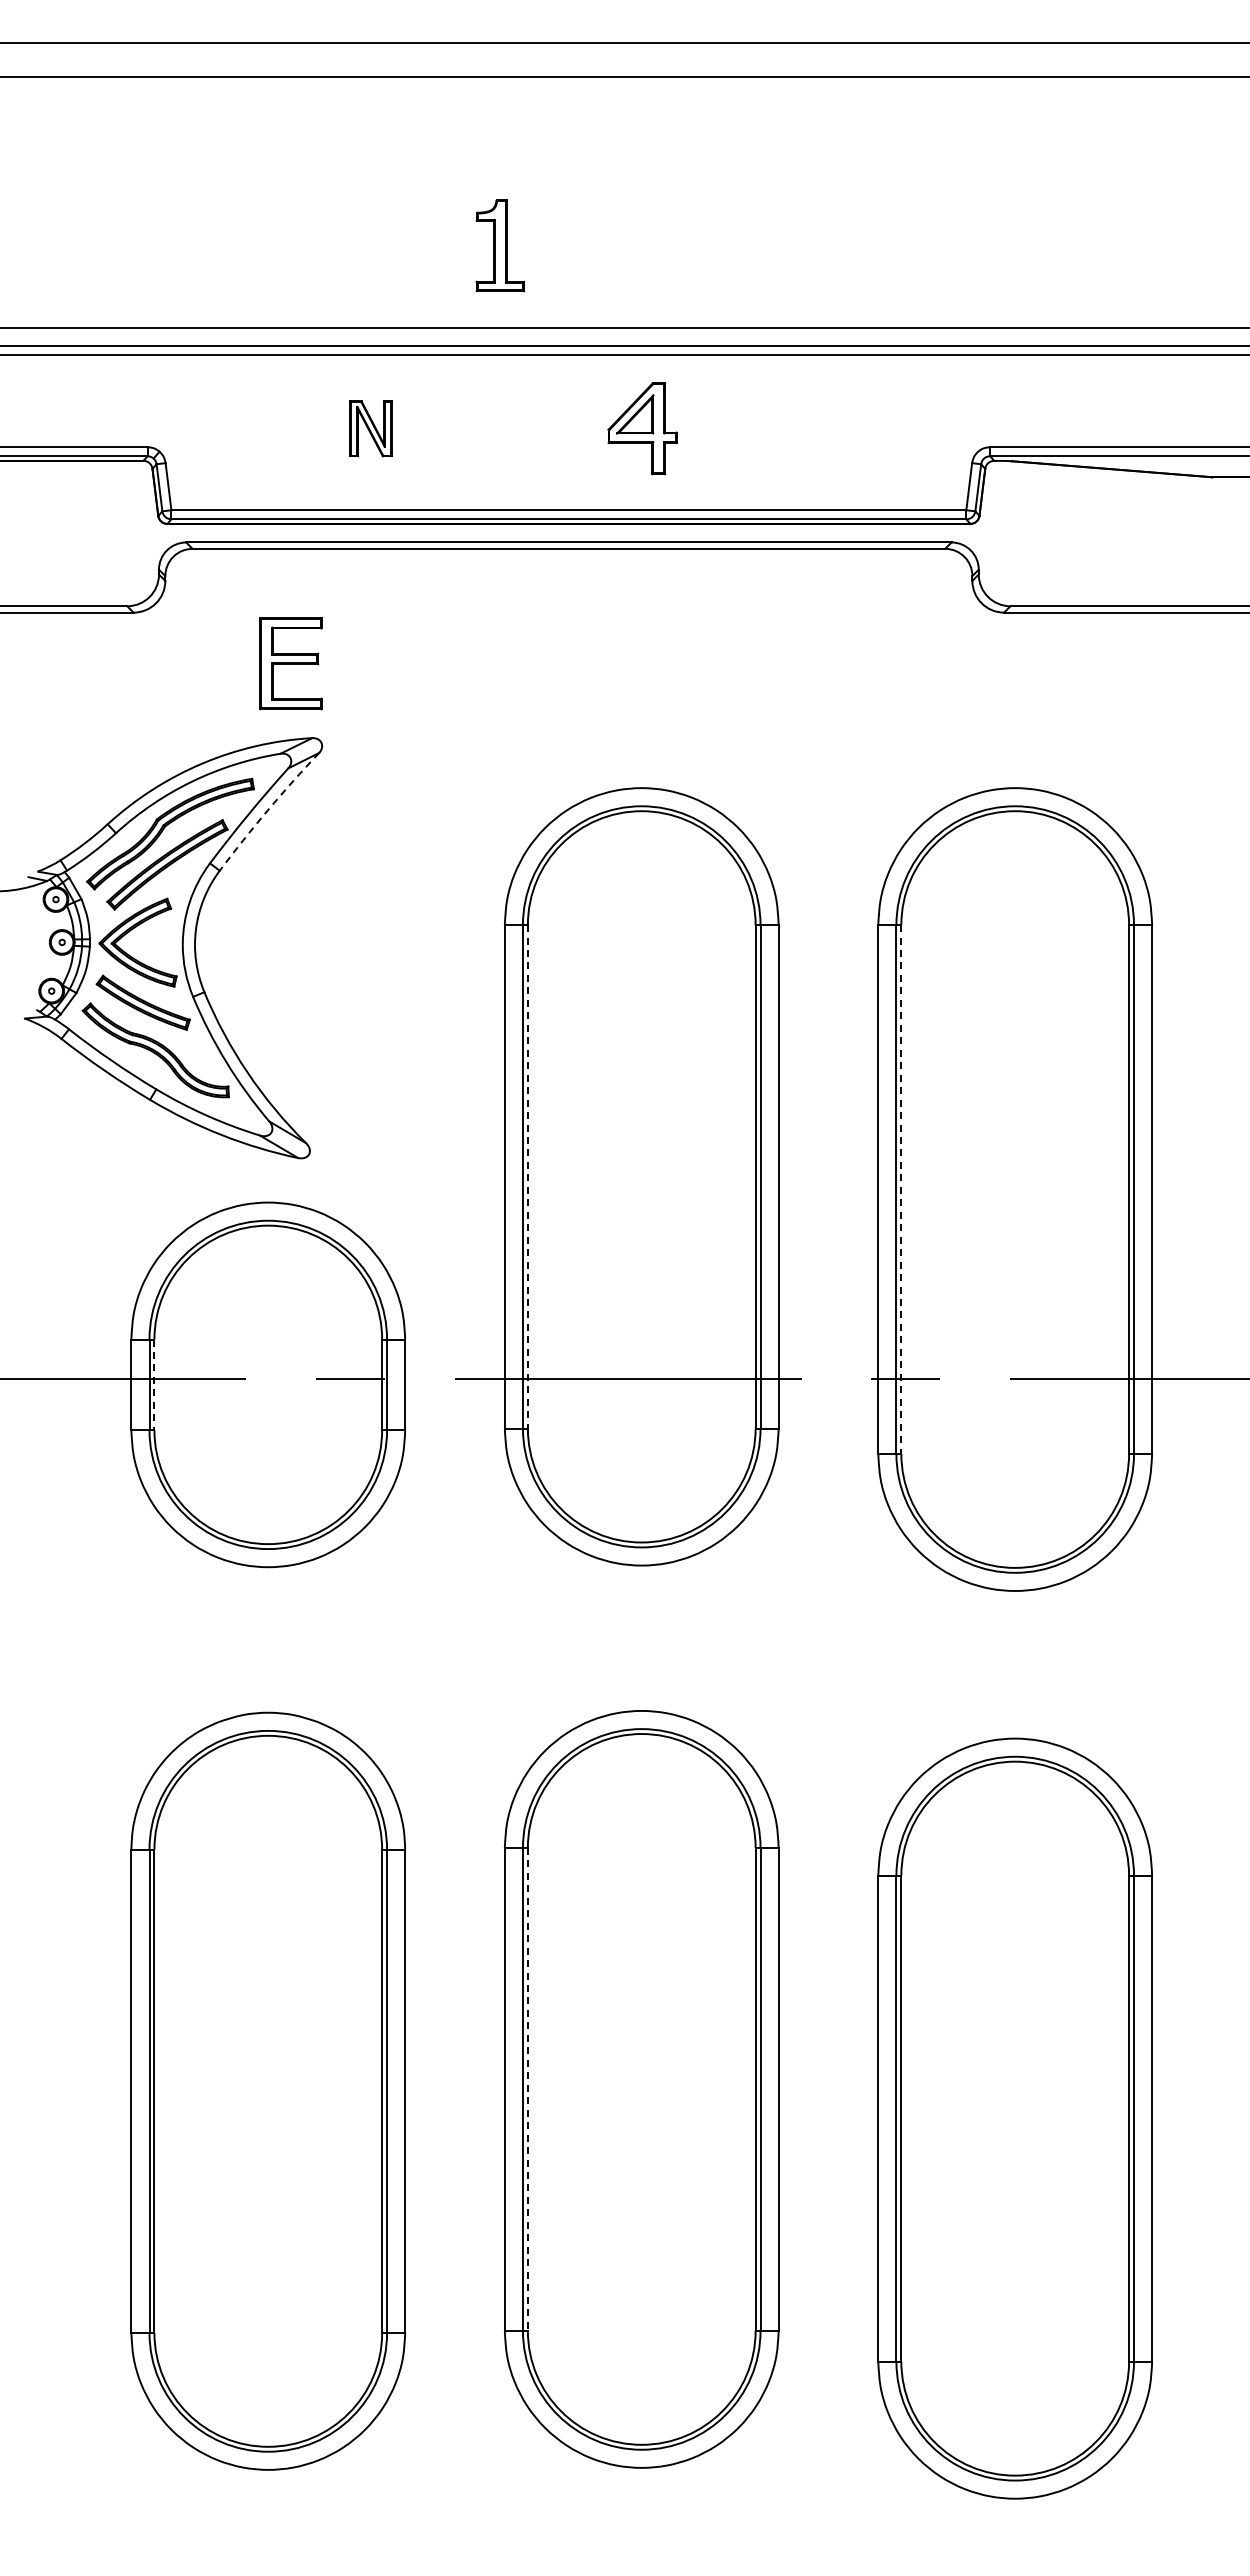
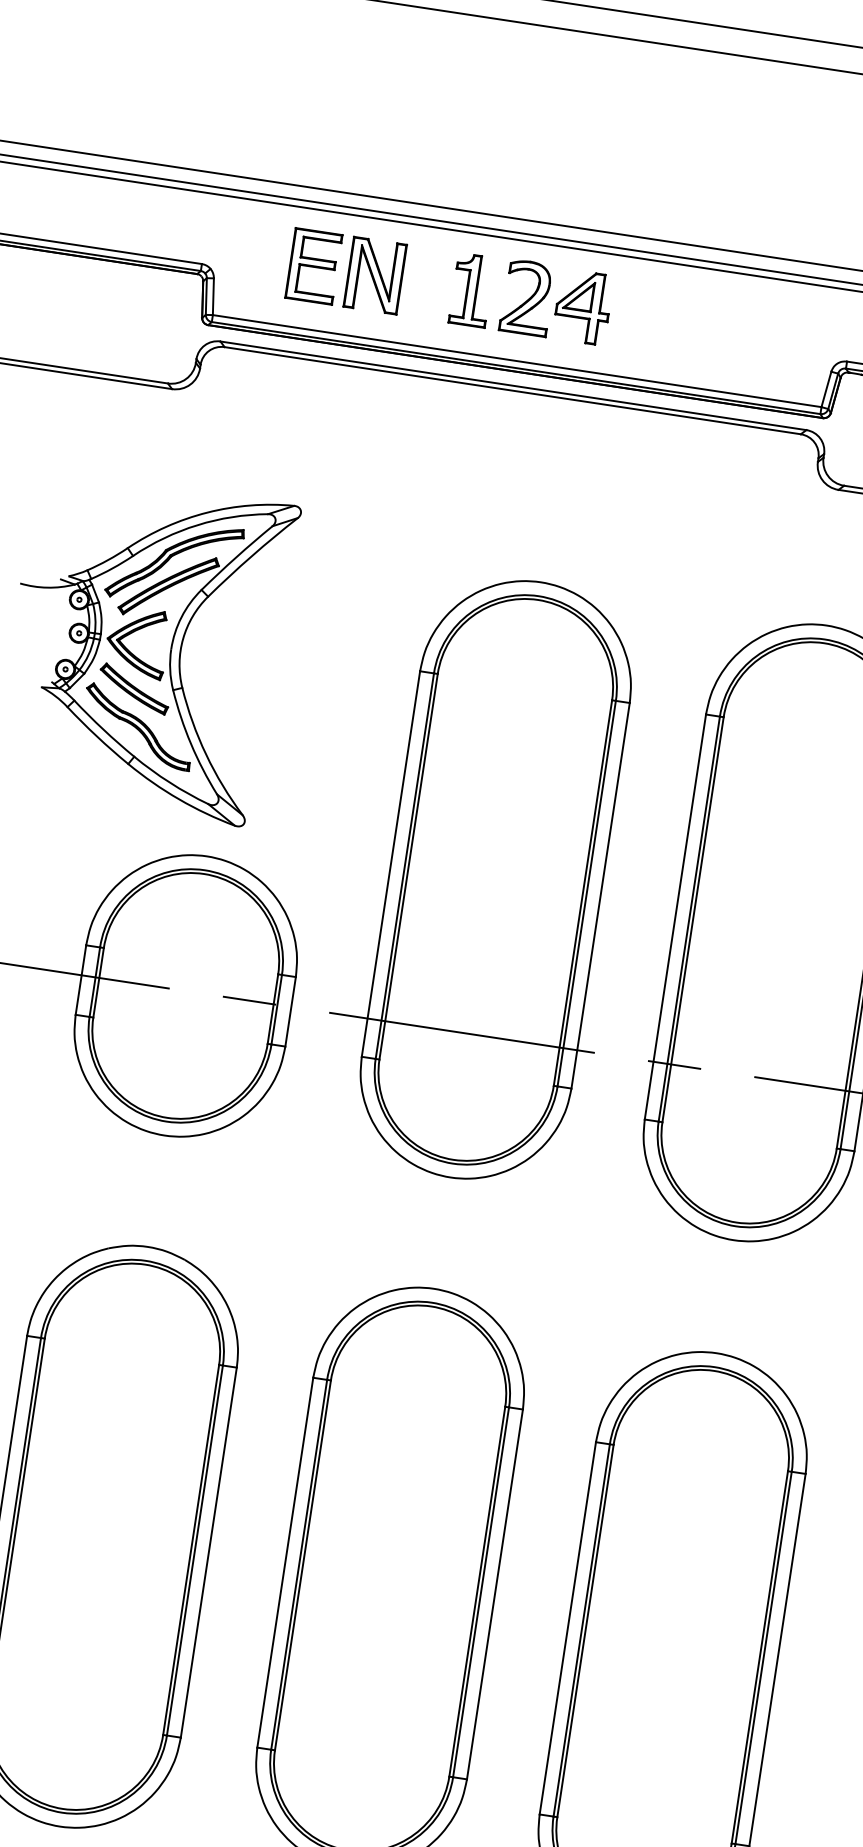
part: (500, 245) -> (472, 290), moved
part: (569, 427) -> (527, 297), added
part: (370, 428) -> (374, 275), size x1.67
part: (290, 663) -> (313, 266), moved
arc: (267, 810) -> (251, 556), dashed -> solid
line: (527, 1176) -> (408, 866), dashed -> solid
line: (901, 1190) -> (693, 920), dashed -> solid
line: (154, 1385) -> (98, 983), dashed -> solid
line: (527, 2089) -> (302, 1565), dashed -> solid

